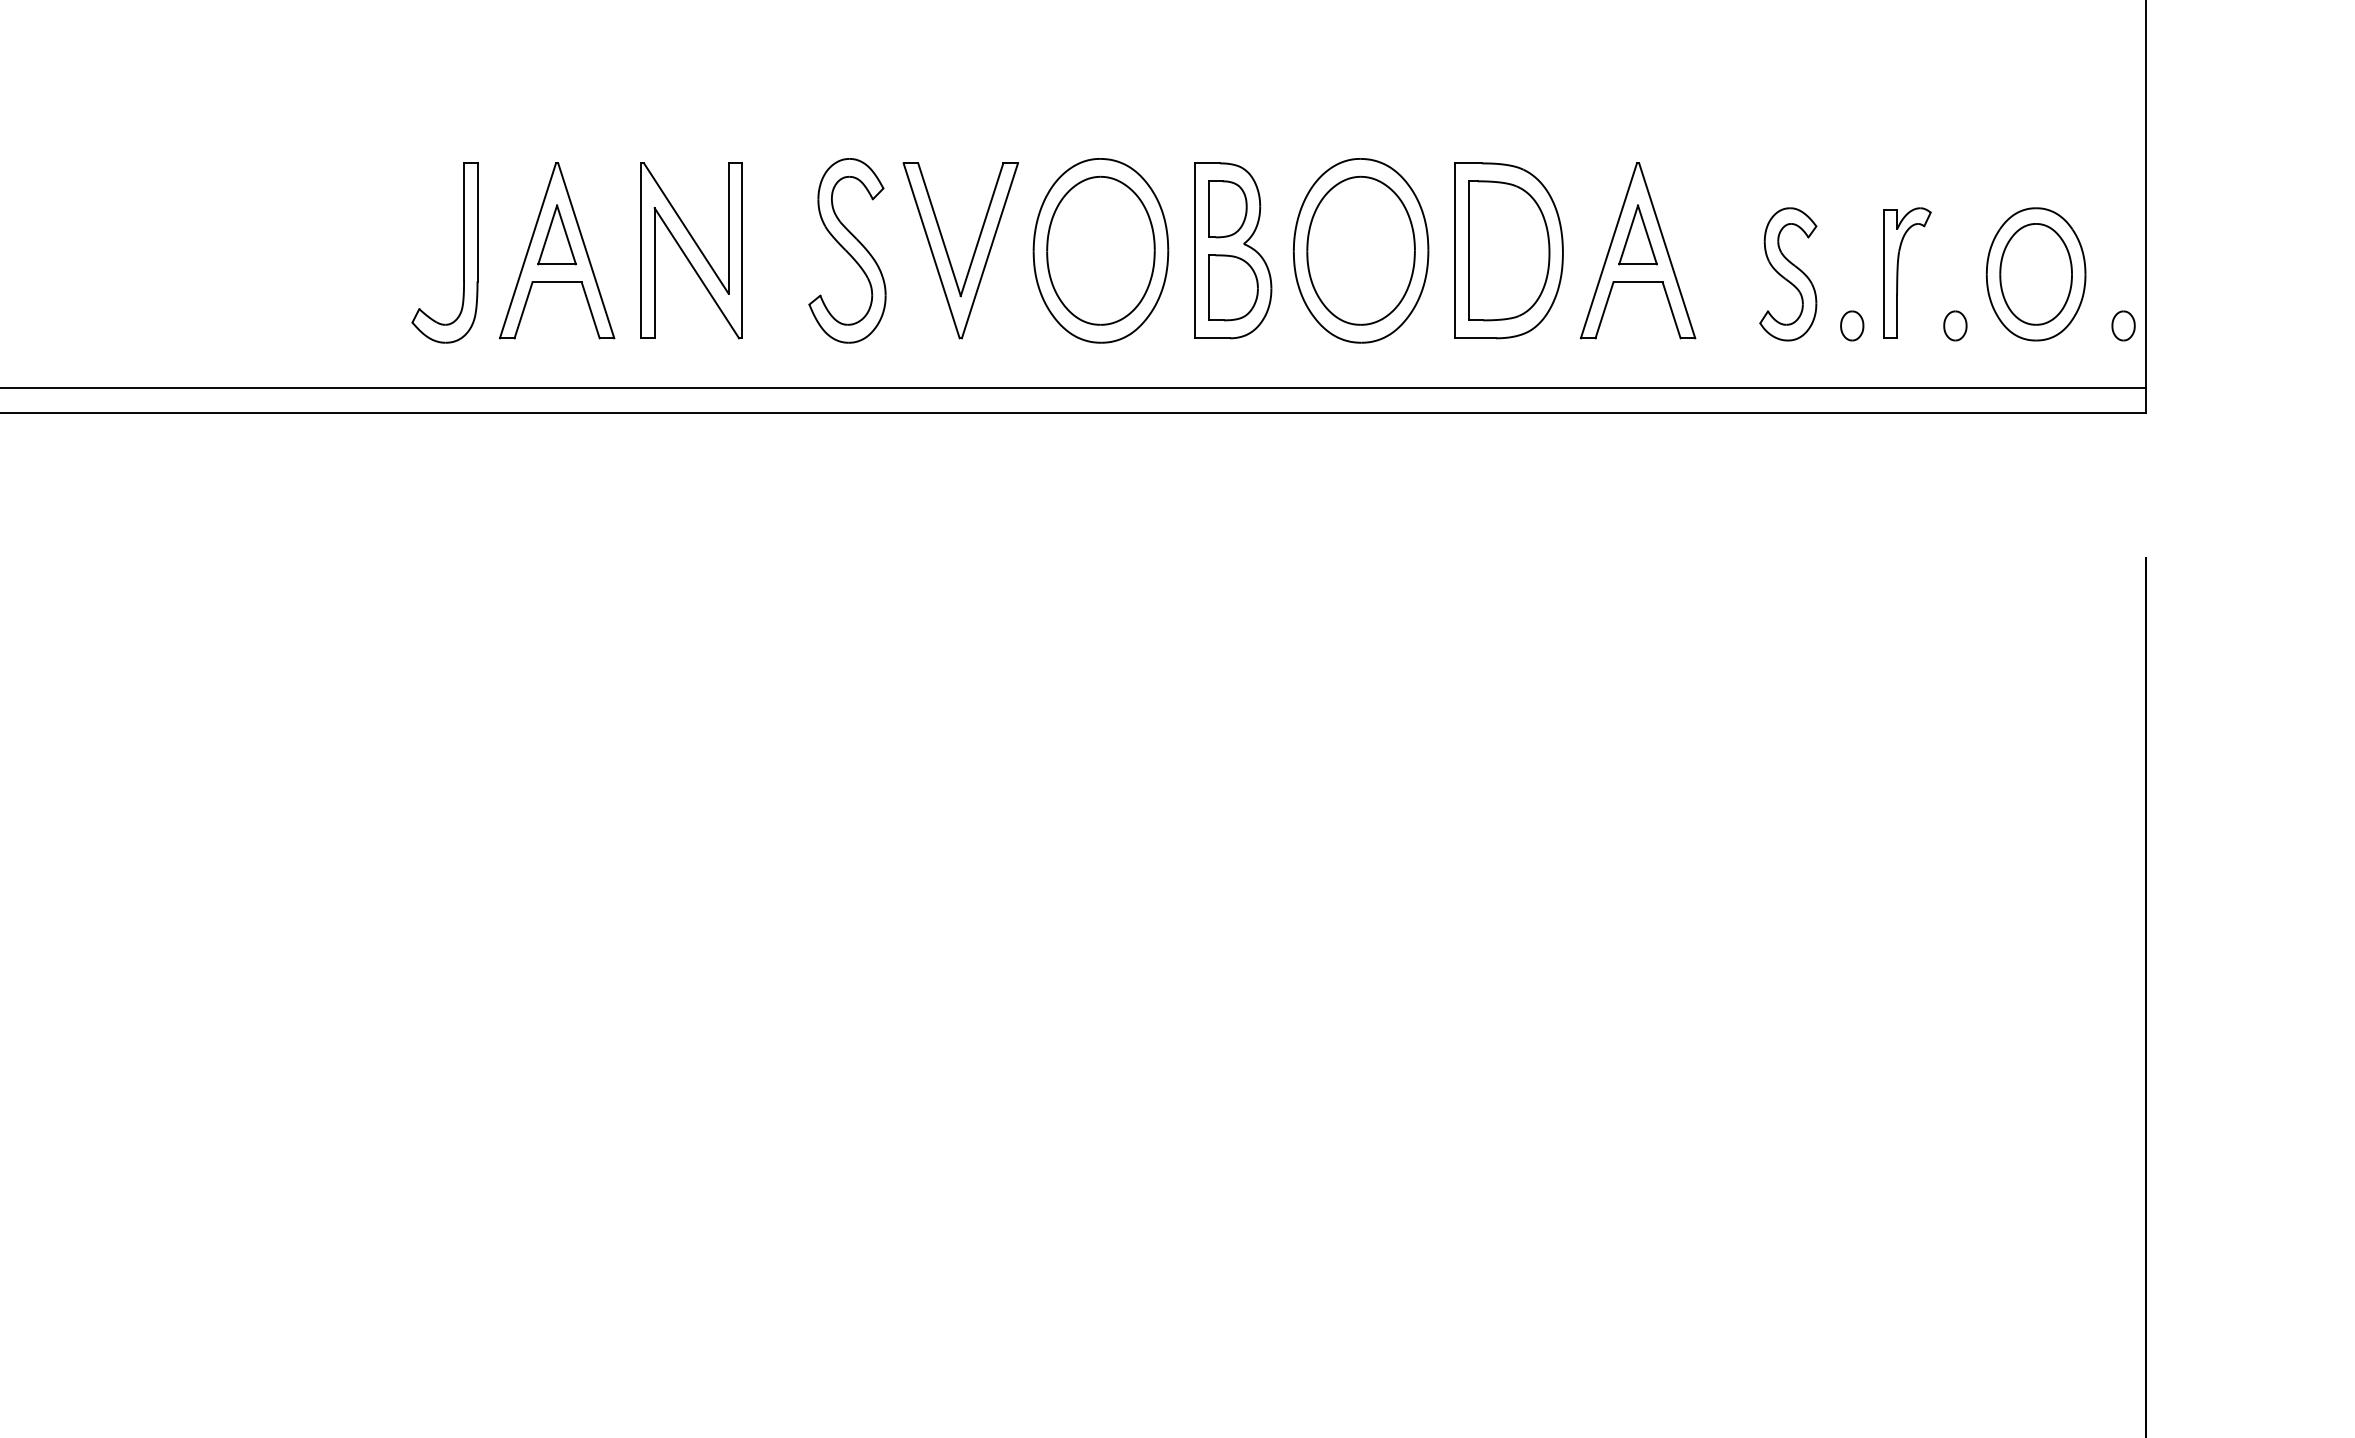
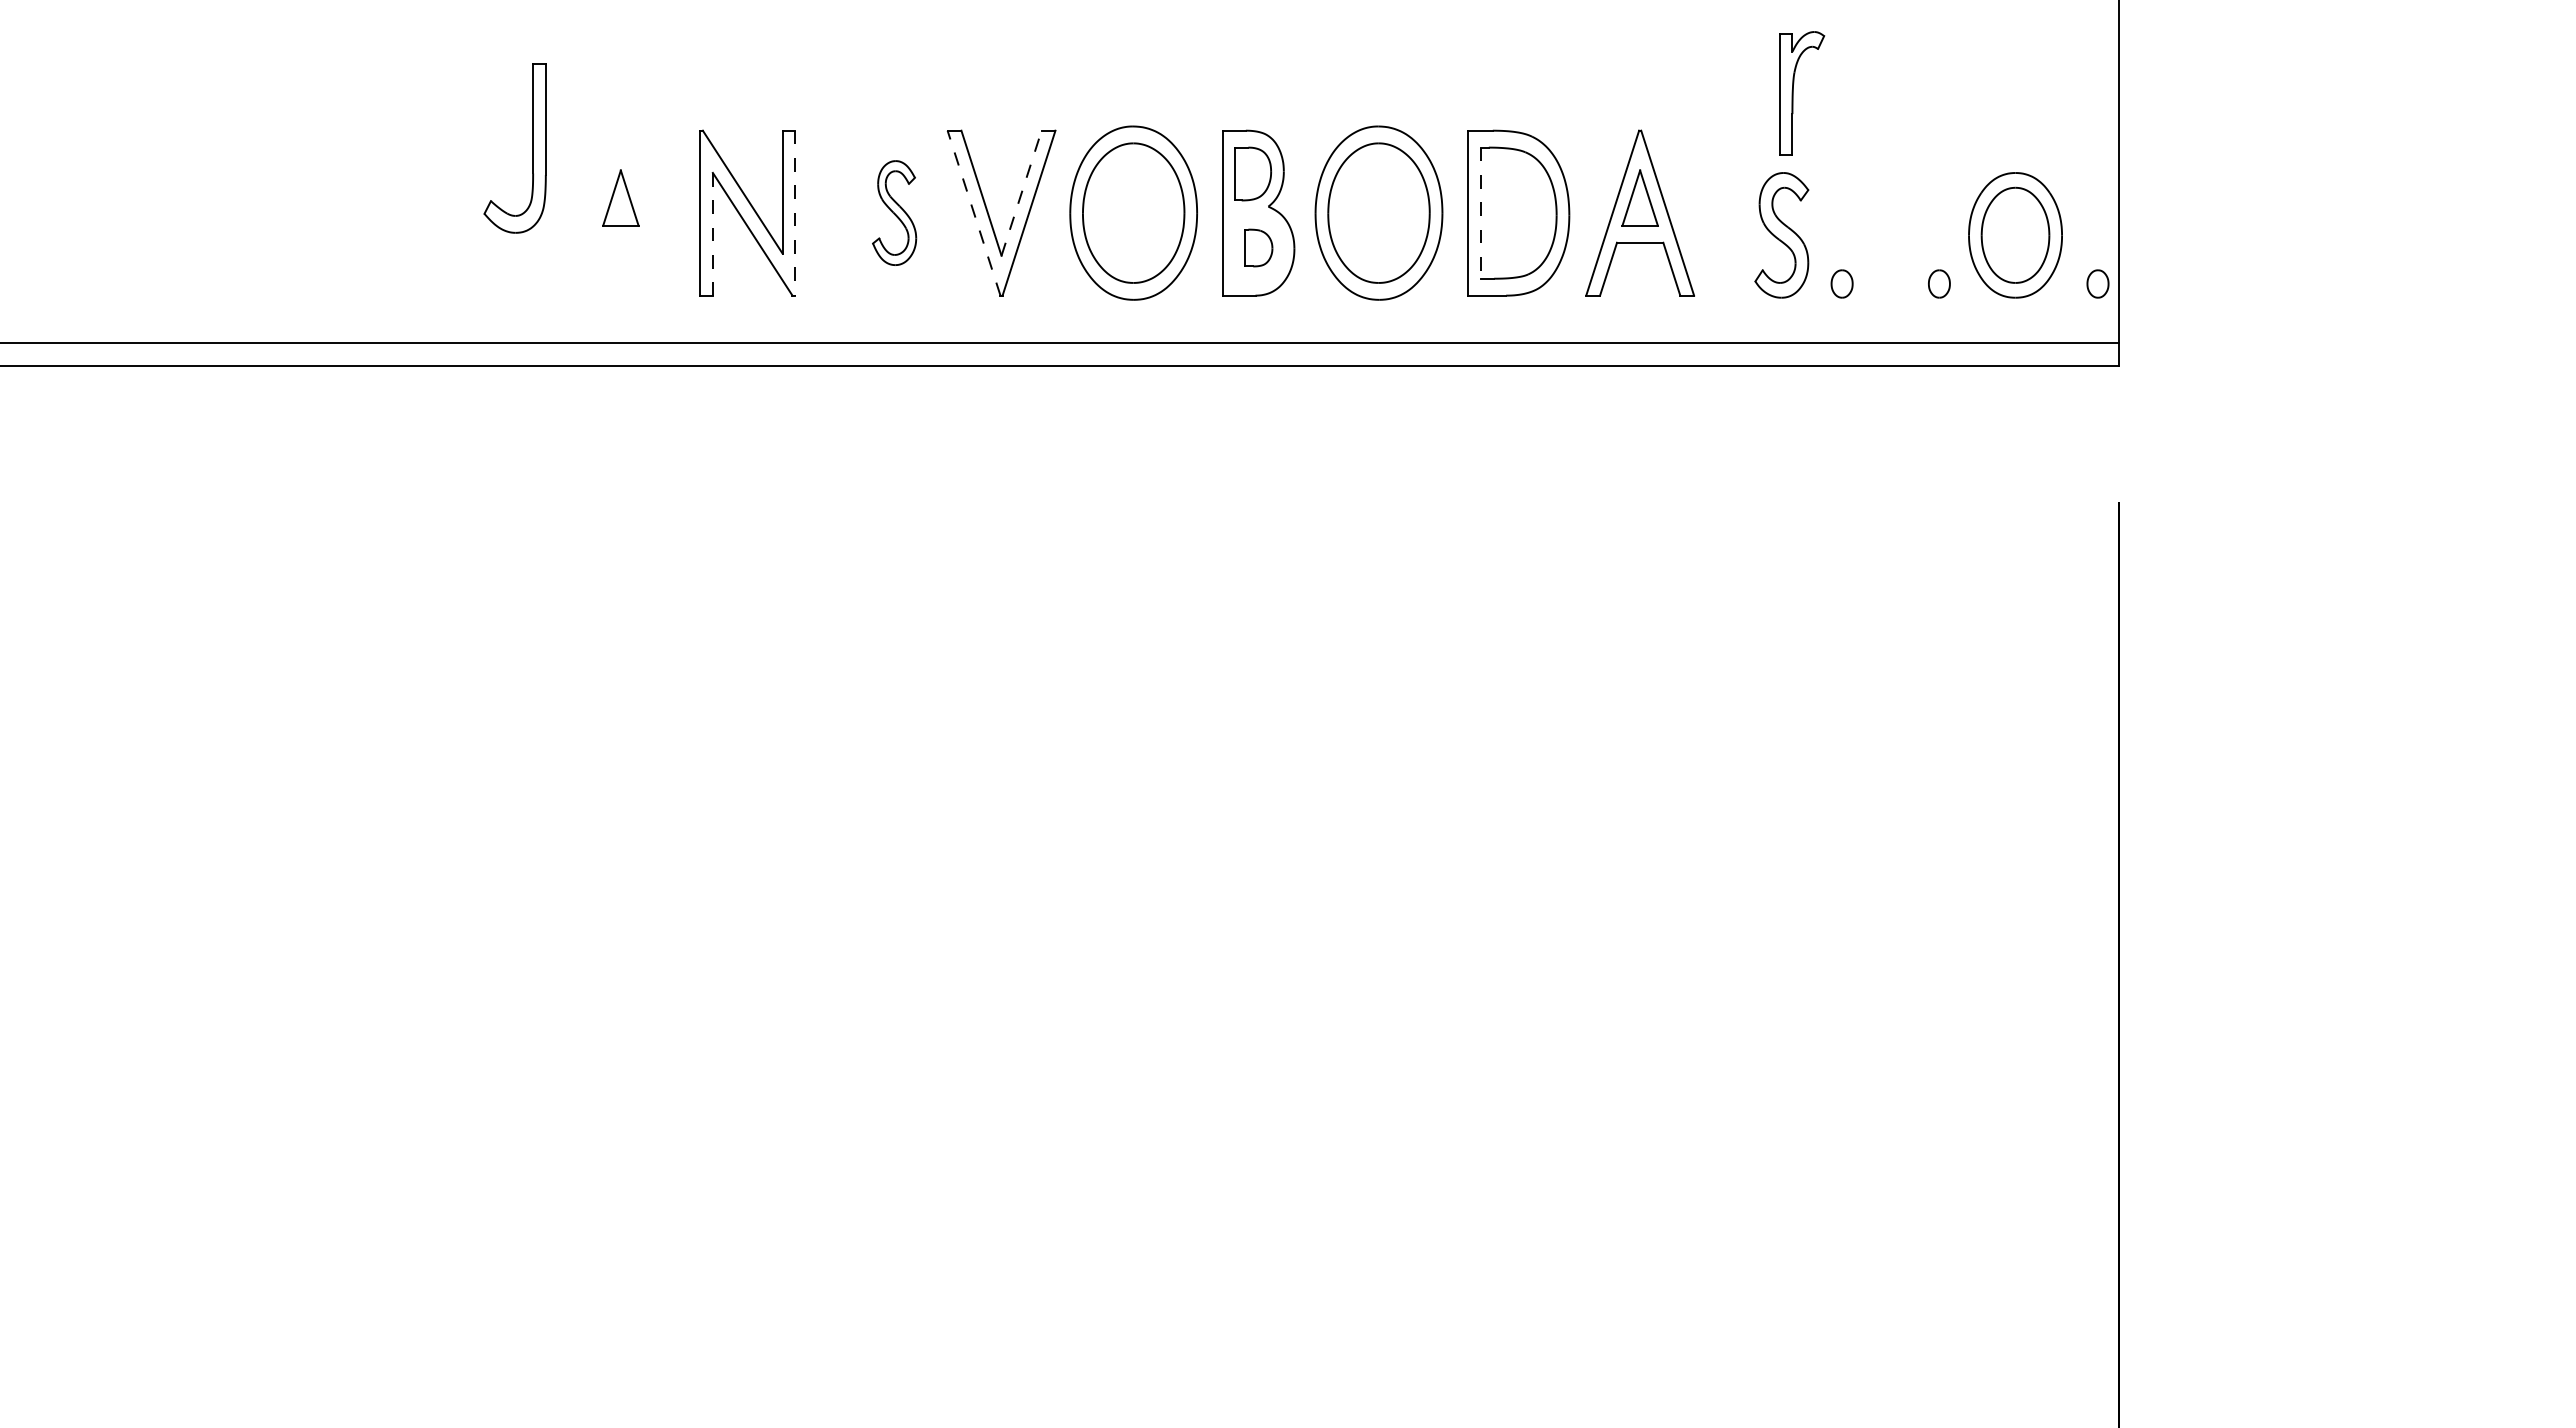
line: (981, 229) -> (1021, 193), solid -> dashed
part: (556, 250) -> (620, 212), removed
part: (847, 250) -> (894, 212), size x0.6
line: (742, 251) -> (795, 213), solid -> dashed
line: (932, 251) -> (974, 213), solid -> dashed
line: (1468, 251) -> (1480, 213), solid -> dashed
part: (463, 253) -> (532, 148), moved
line: (654, 273) -> (712, 234), solid -> dashed
part: (1898, 273) -> (1793, 93), moved
part: (1233, 287) -> (1258, 247), size x0.6

